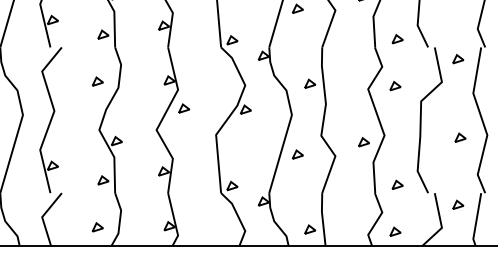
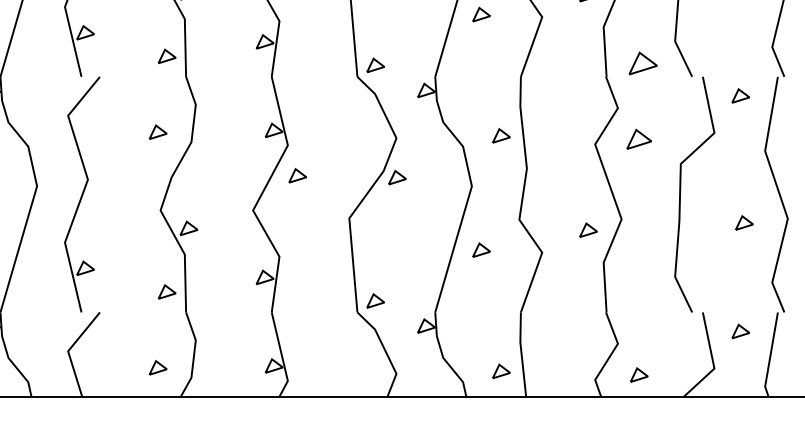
part: (397, 39) -> (642, 64), size x1.6
part: (395, 86) -> (639, 140), size x1.4
part: (397, 184) -> (642, 298), removed

